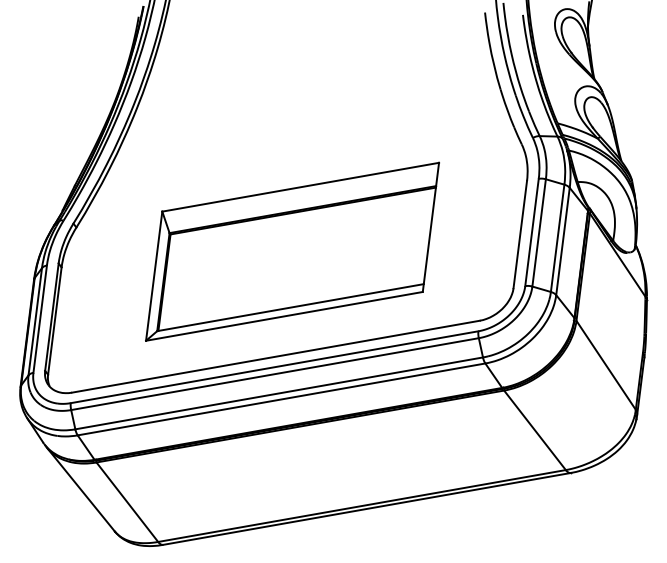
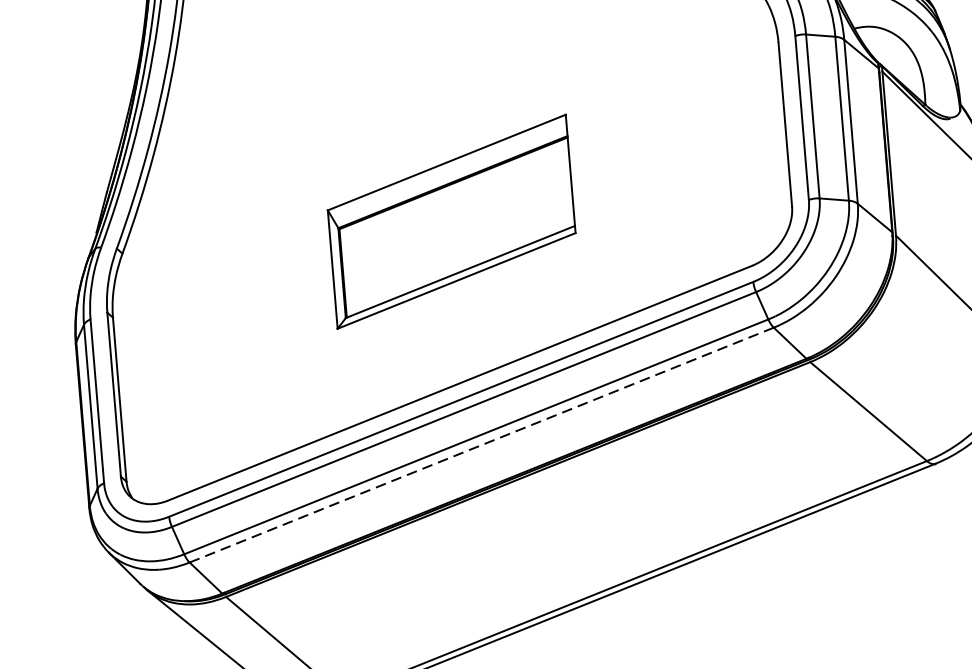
part: (292, 251) -> (451, 221), size x0.6
line: (281, 399) -> (481, 445), solid -> dashed

